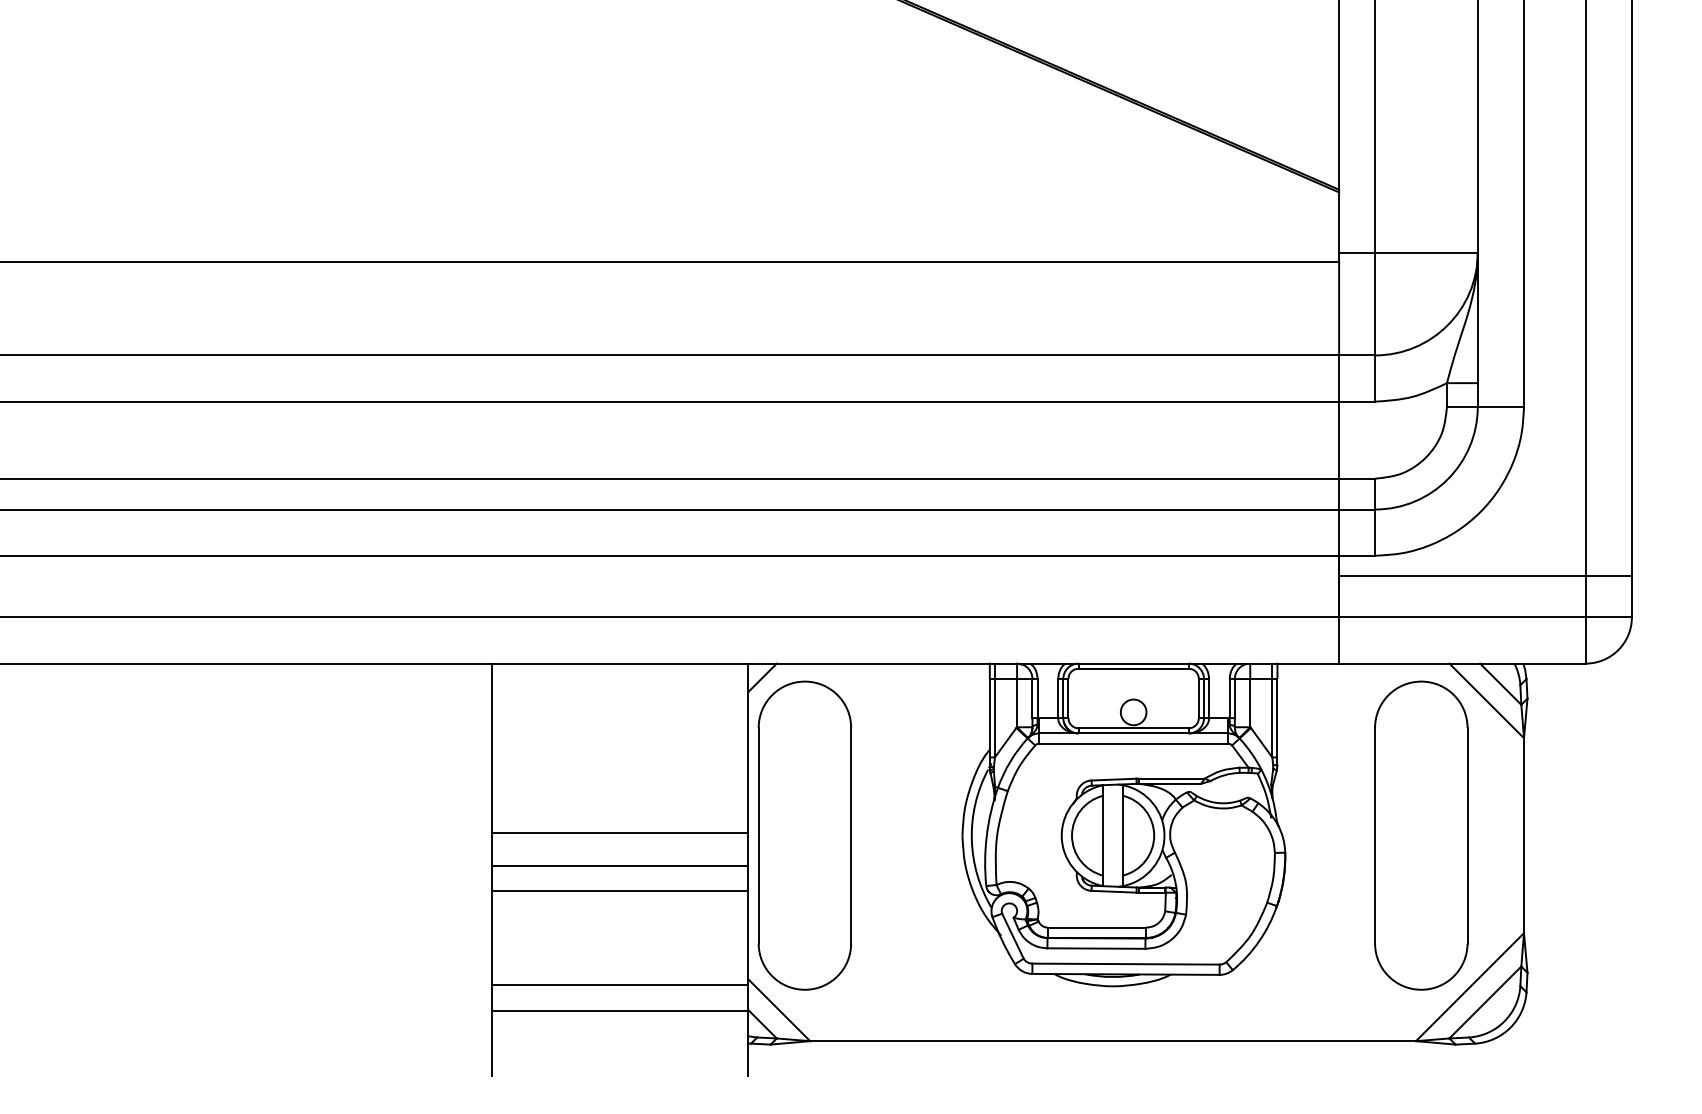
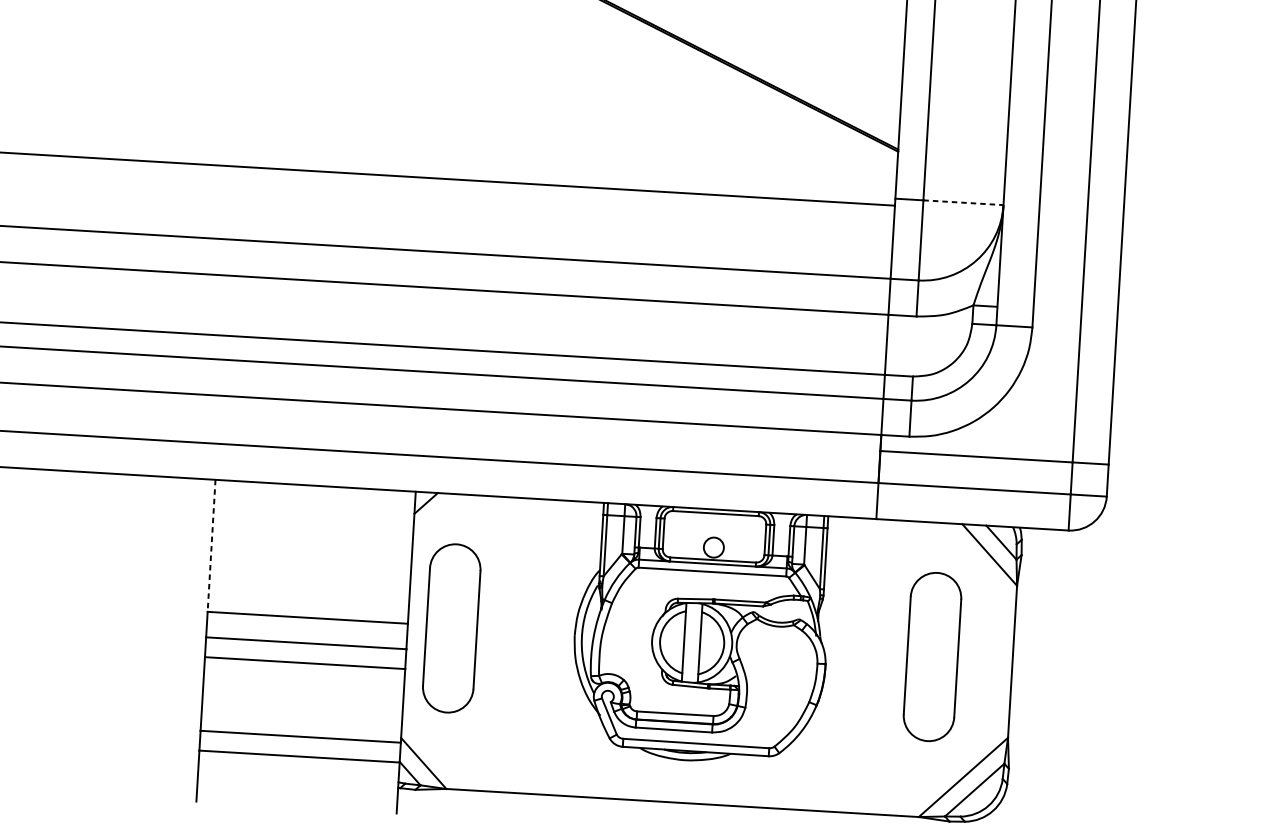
line: (1426, 252) -> (963, 202), solid -> dashed
line: (491, 748) -> (211, 546), solid -> dashed
part: (804, 835) -> (451, 628), size x0.7
part: (1421, 835) -> (932, 656), size x0.7

